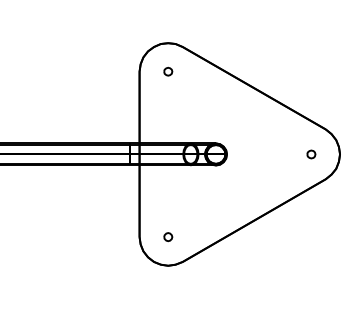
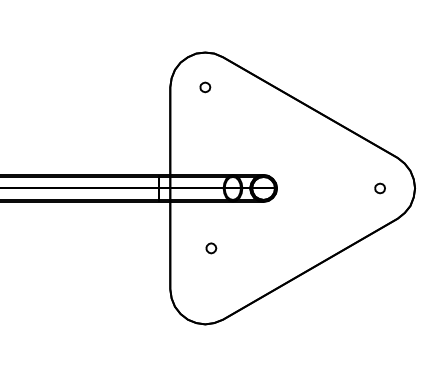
part: (168, 237) -> (211, 248), moved

